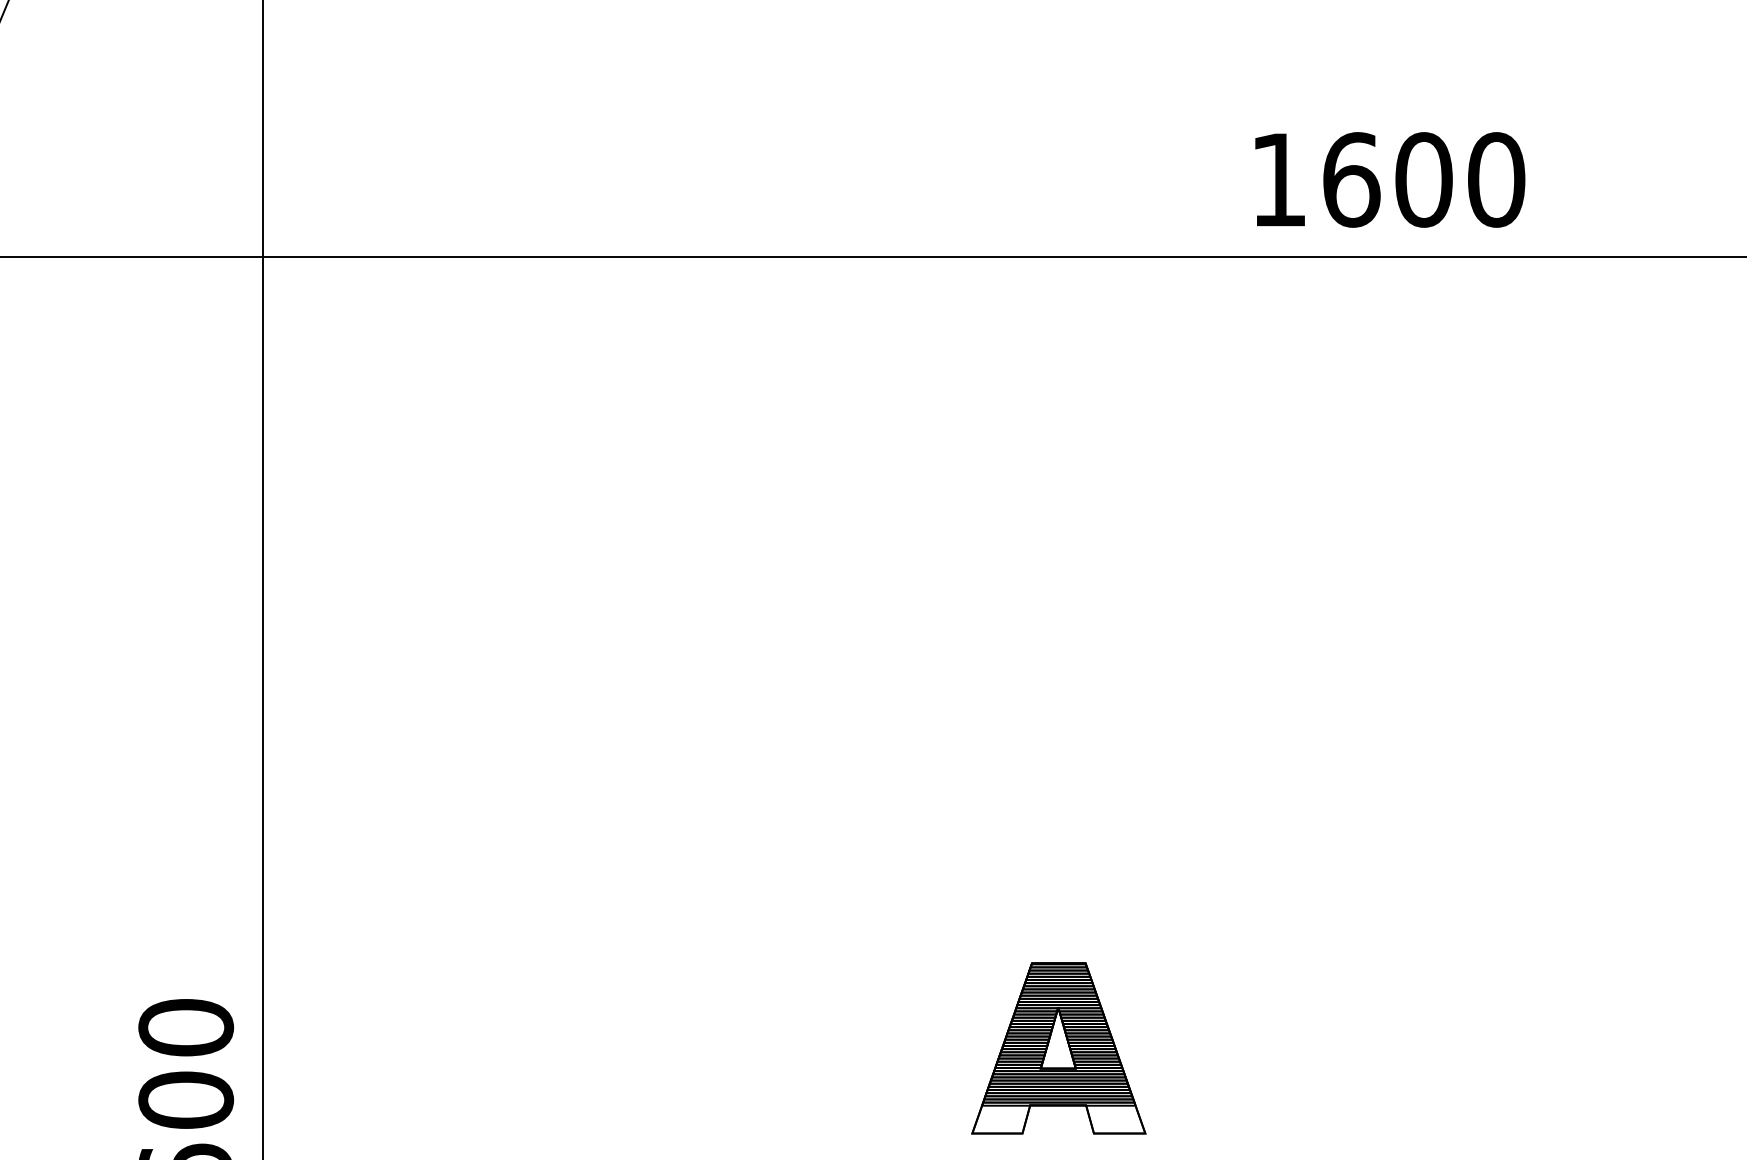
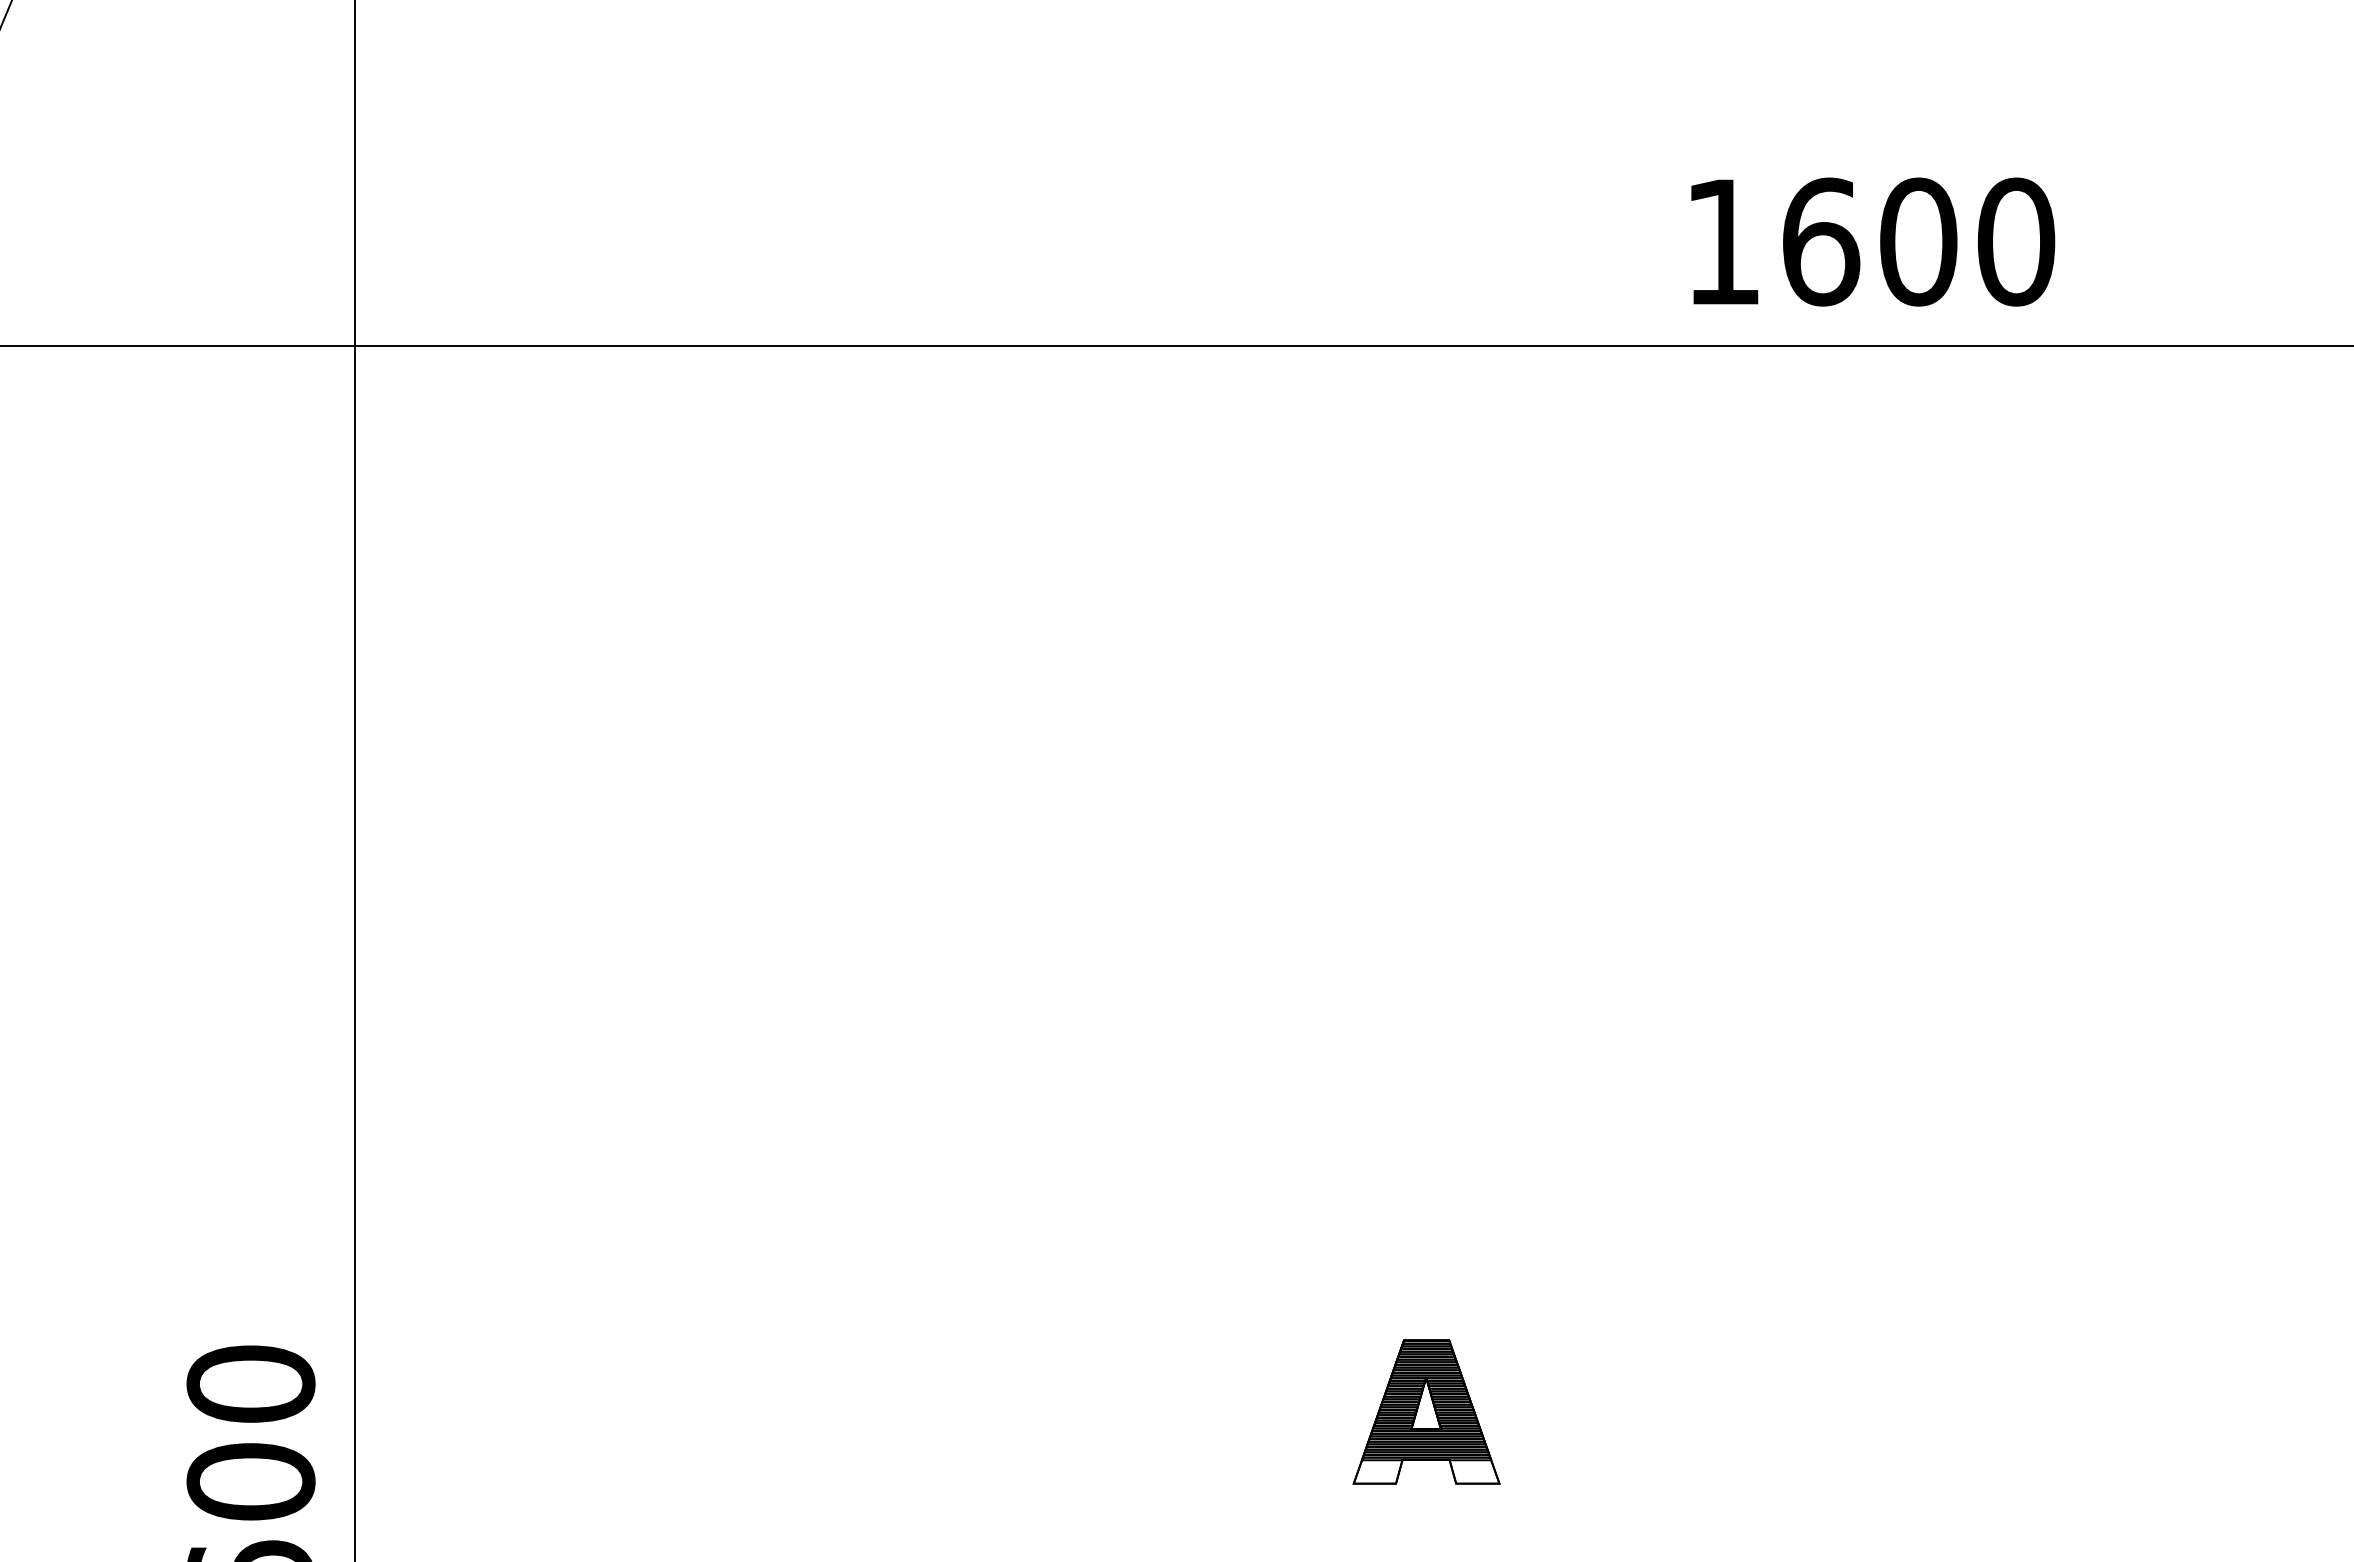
part: (1058, 1048) -> (1426, 1411), size x0.62

